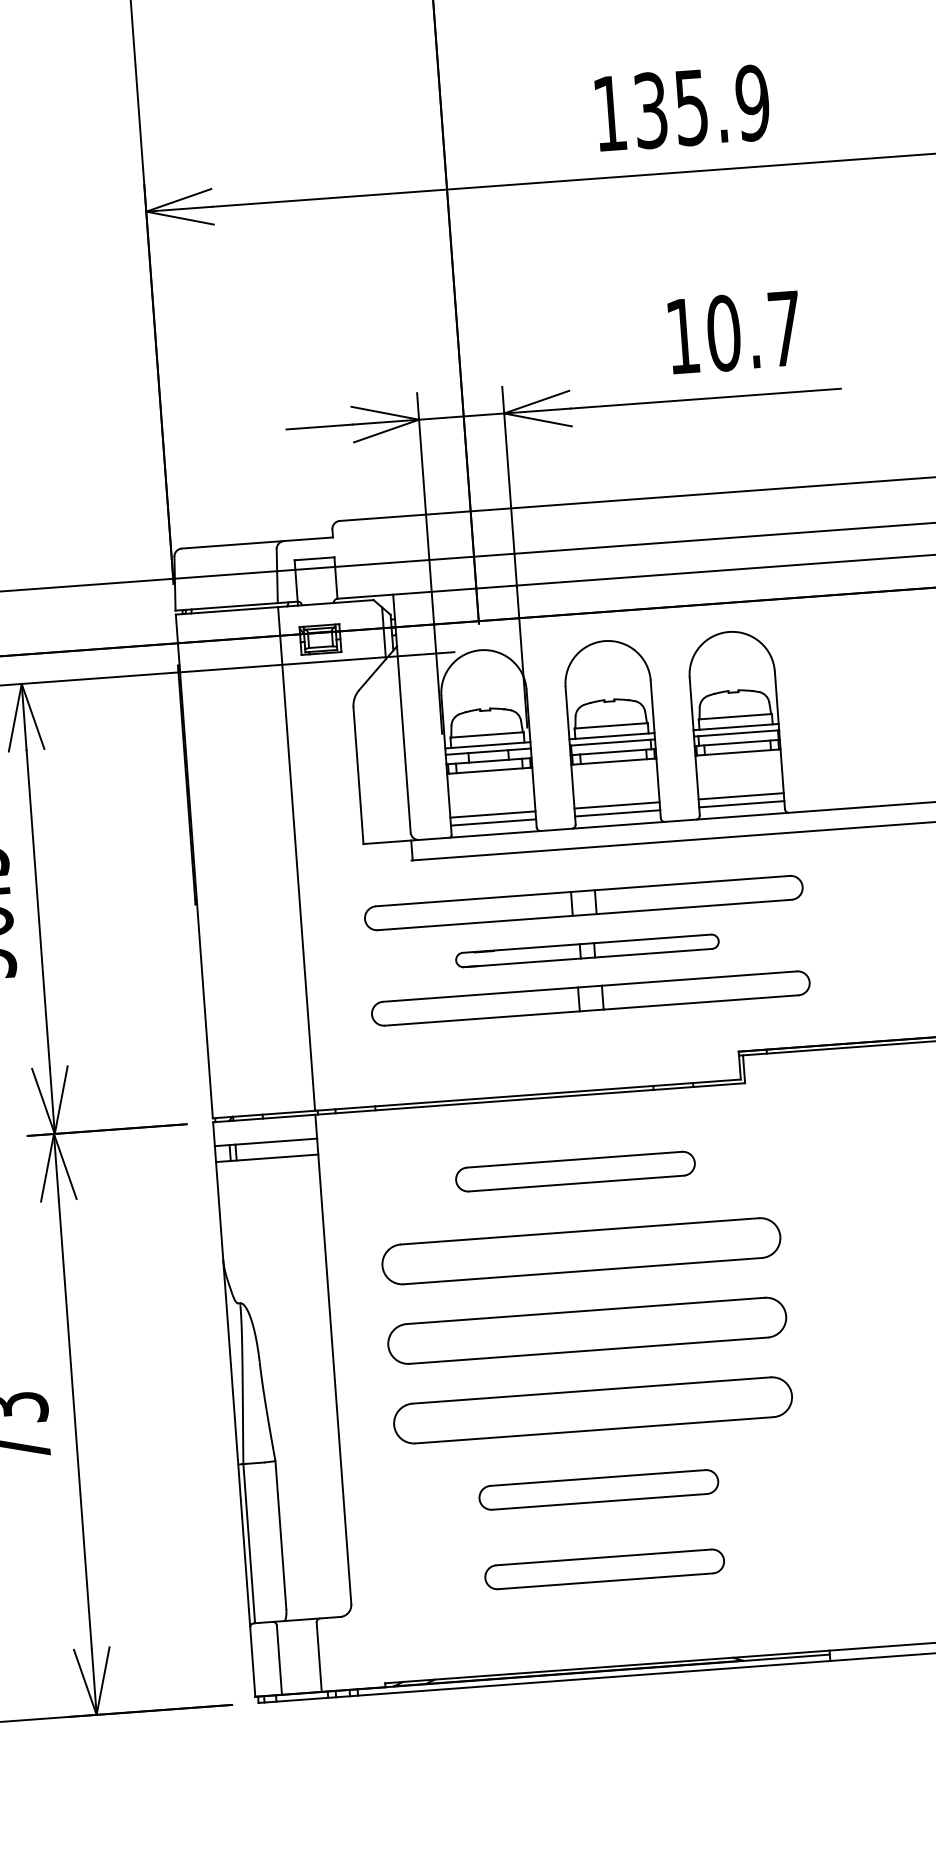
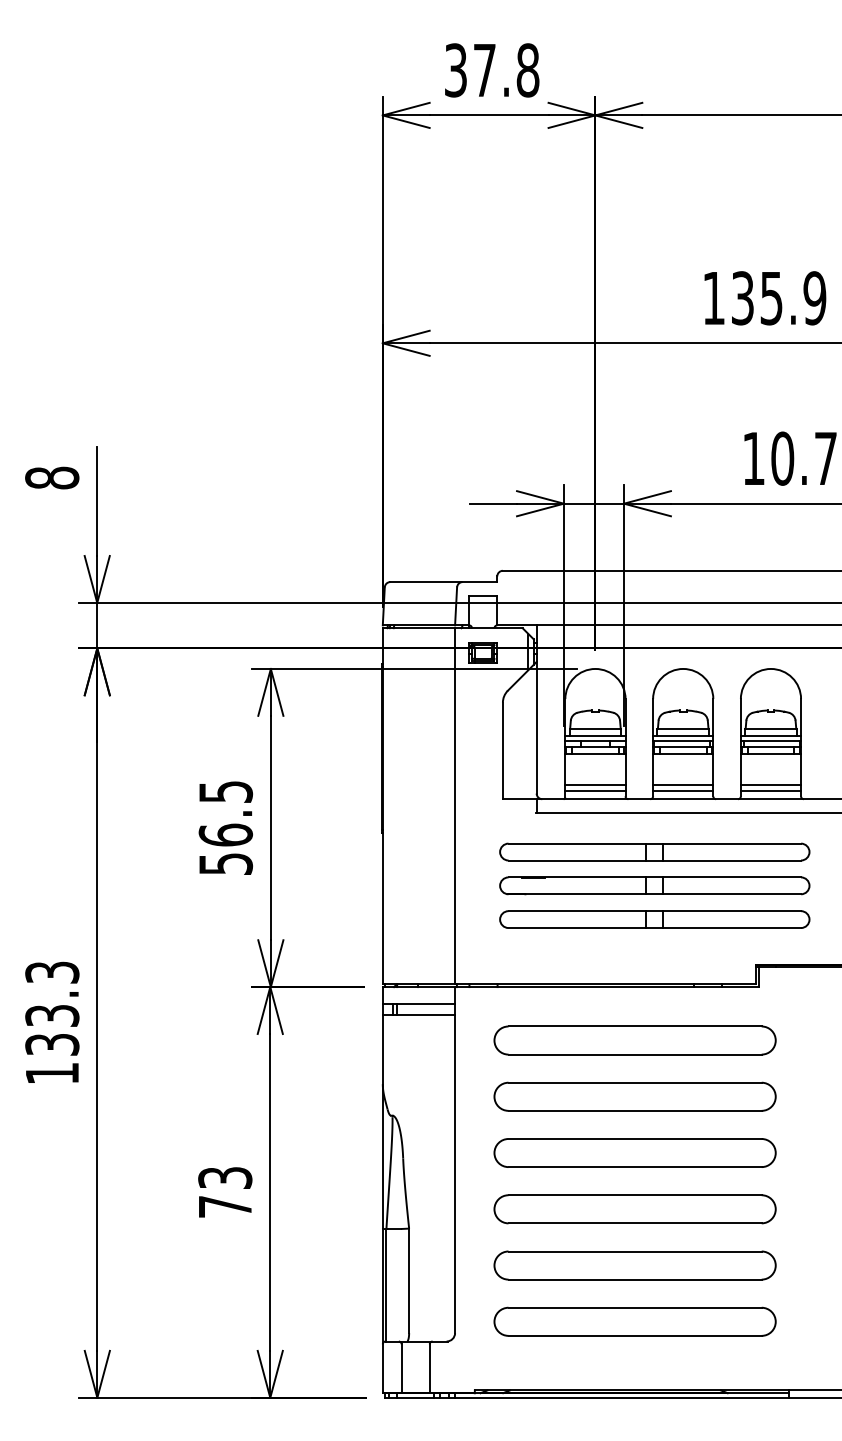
part: (586, 950) -> (654, 885), size x1.67
part: (574, 1171) -> (634, 1040), size x1.67
part: (598, 1489) -> (634, 1265), size x1.67
part: (603, 1569) -> (634, 1321), size x1.67

